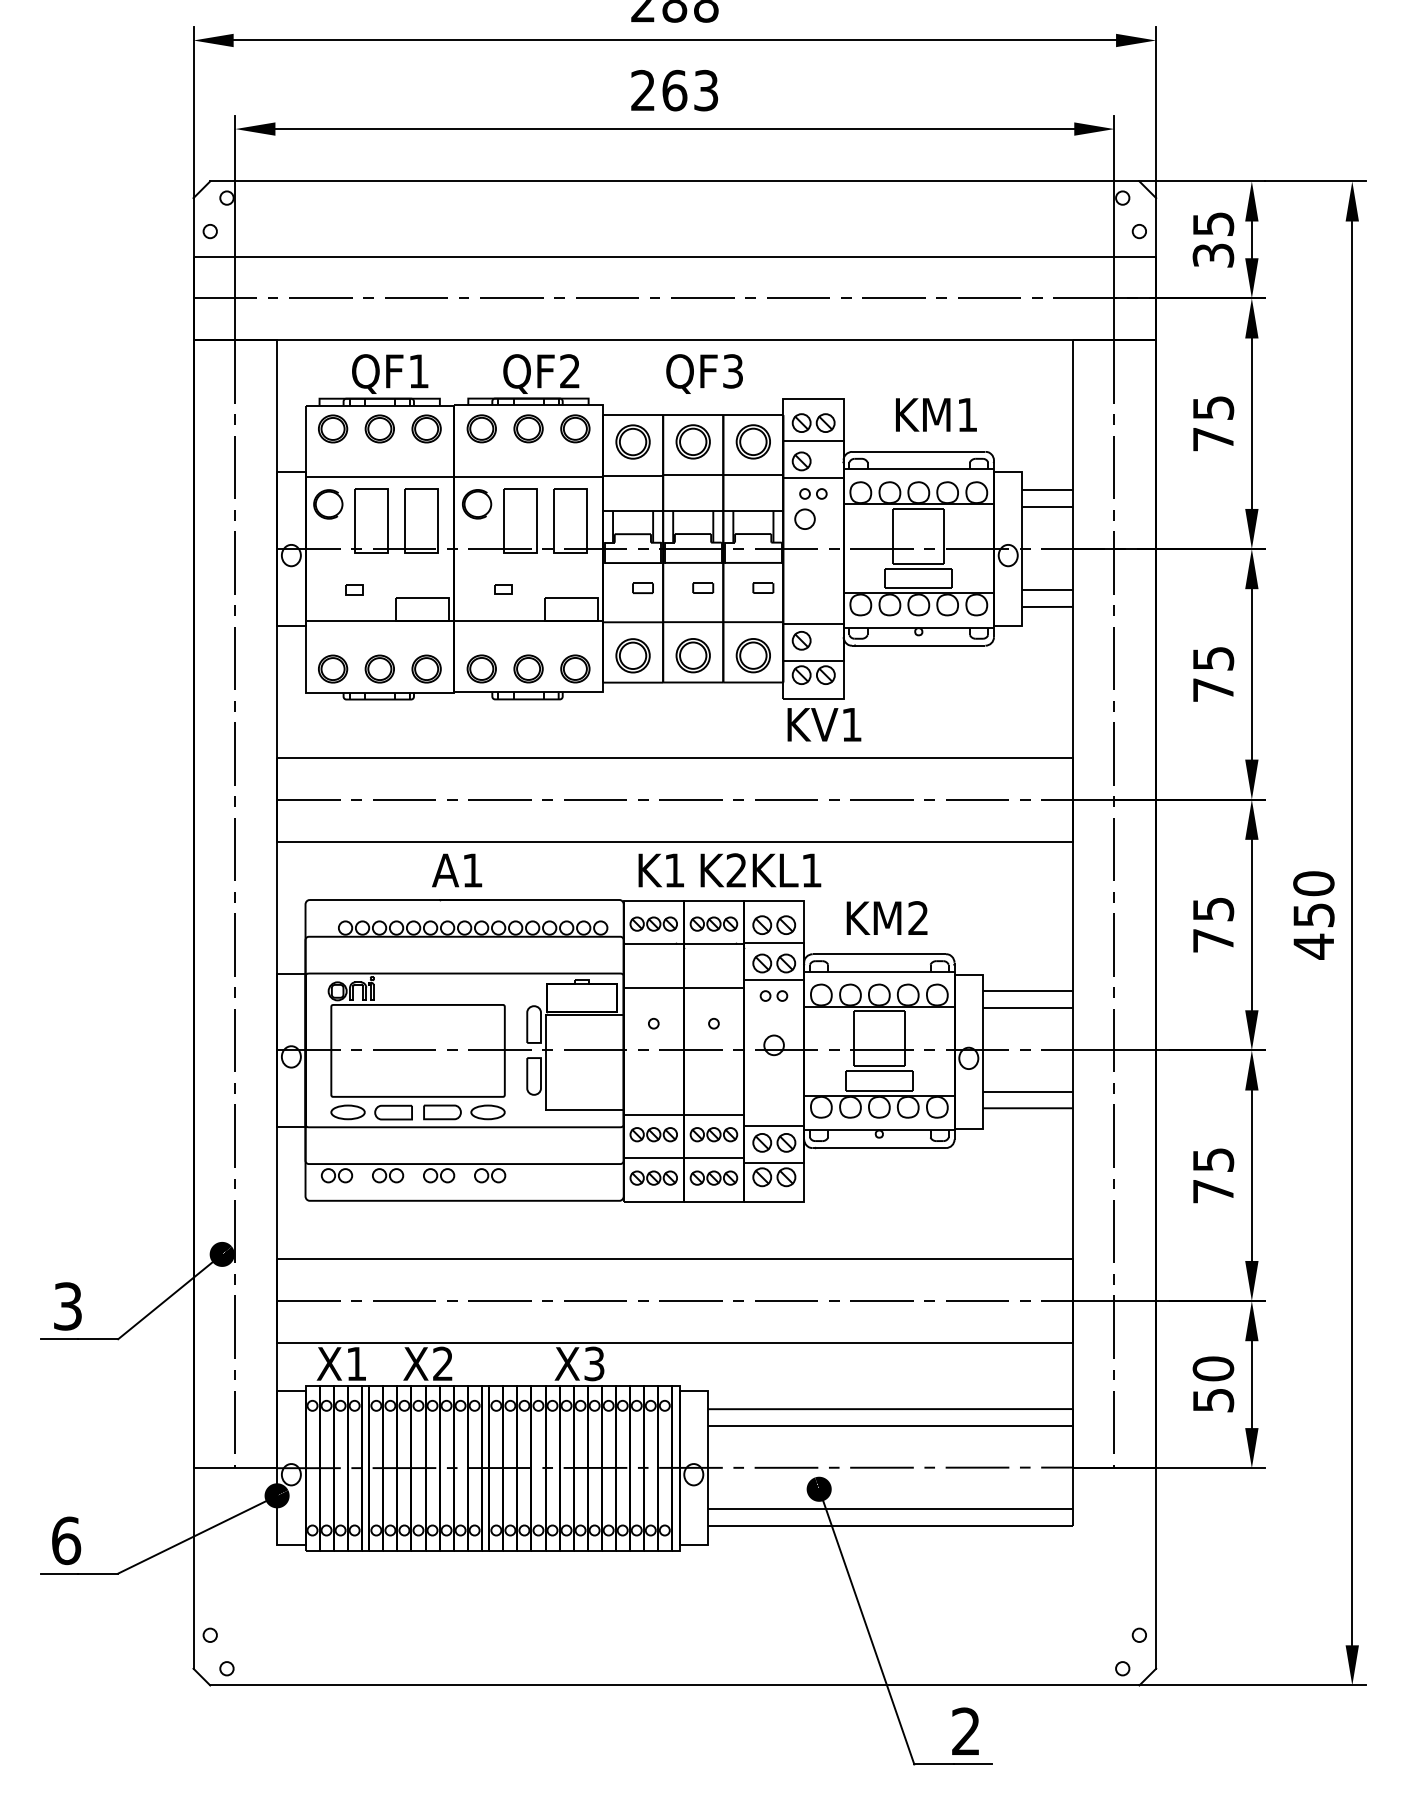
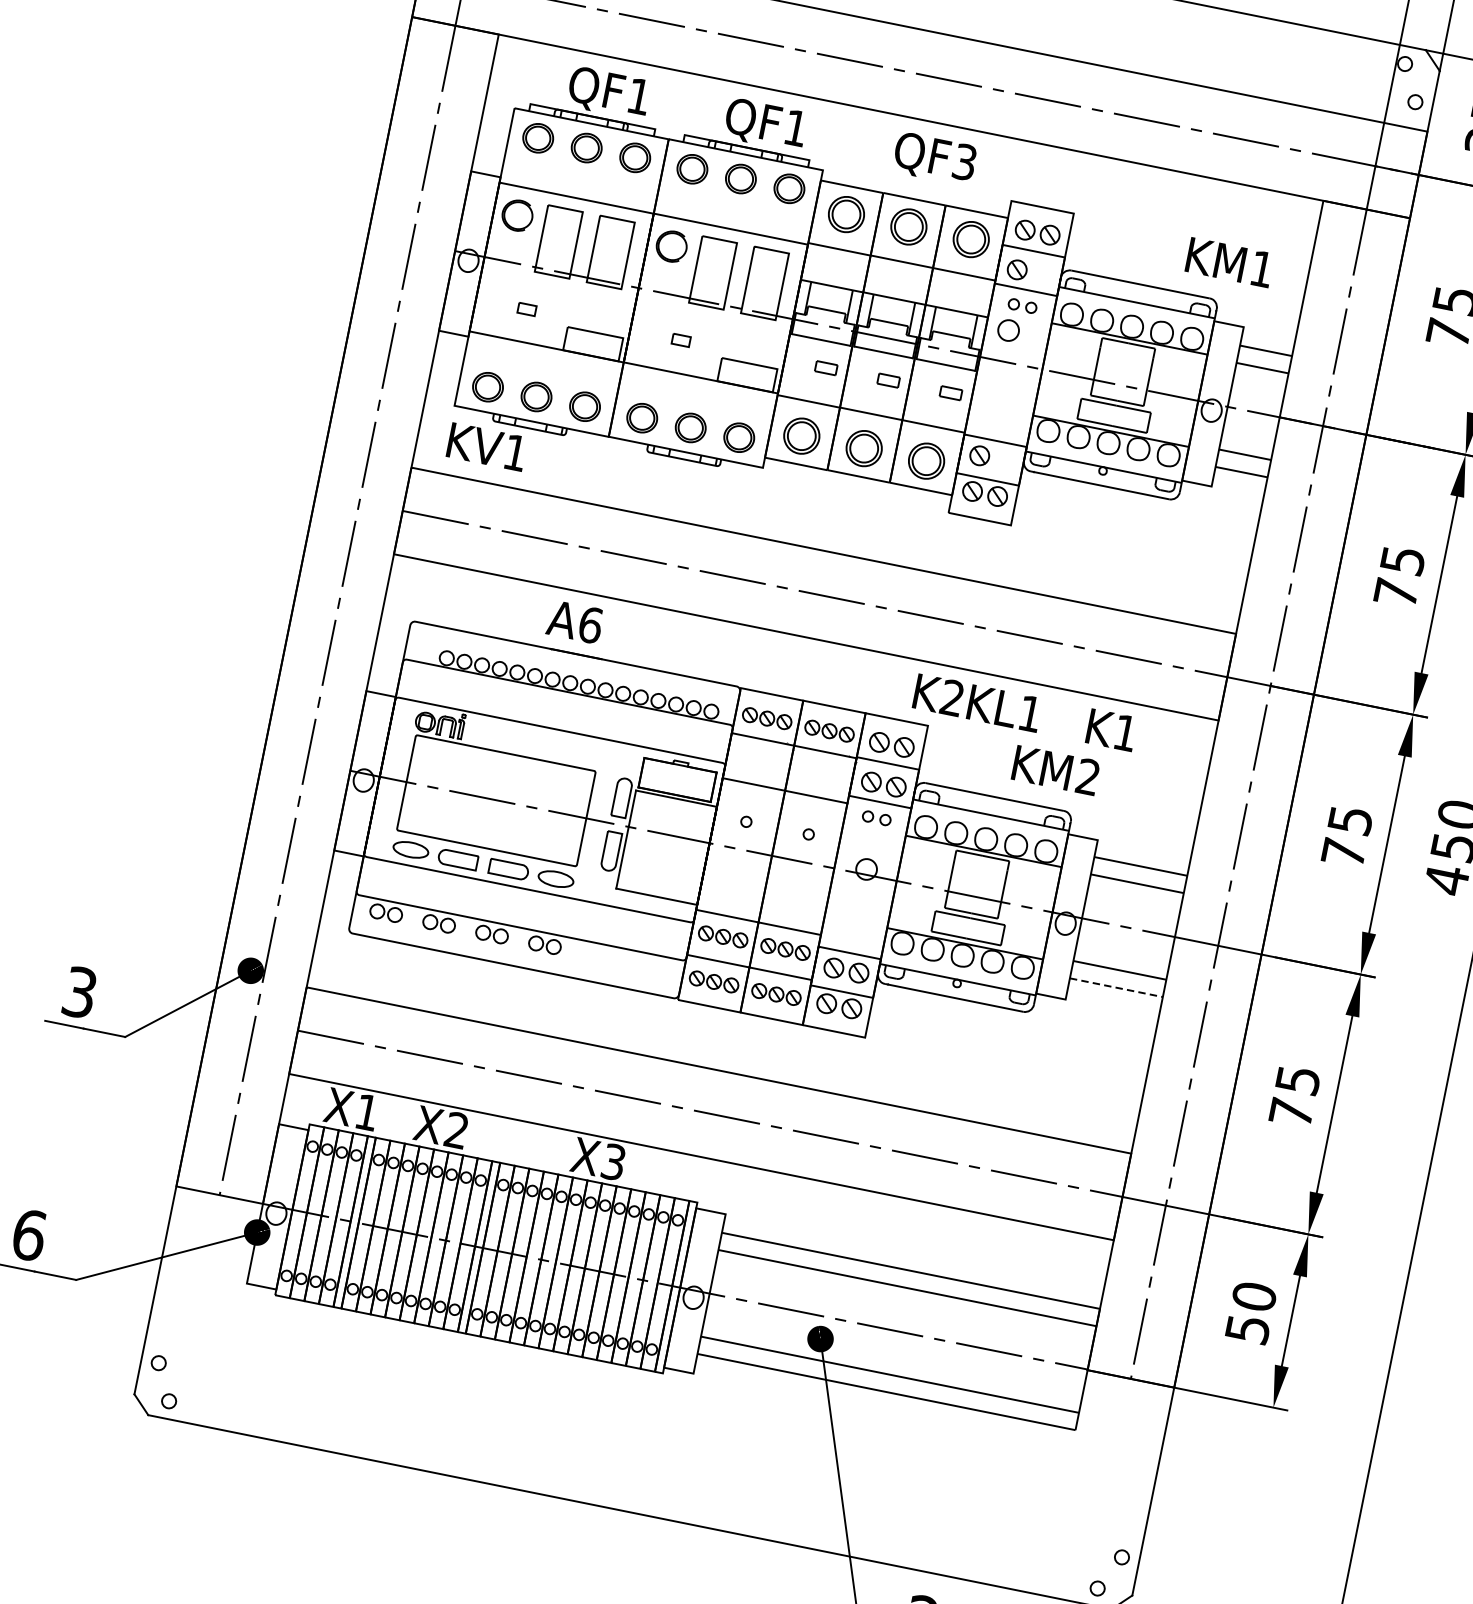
text: (569, 371) -> (795, 128), QF2 -> QF1
text: (936, 414) -> (1230, 262), moved
text: (824, 724) -> (487, 446), moved
text: (472, 870) -> (590, 625), A1 -> A6
text: (660, 870) -> (1110, 730), moved
text: (760, 870) -> (977, 703), moved
text: (886, 917) -> (1055, 769), moved
line: (1027, 1108) -> (1116, 987), solid -> dashed

